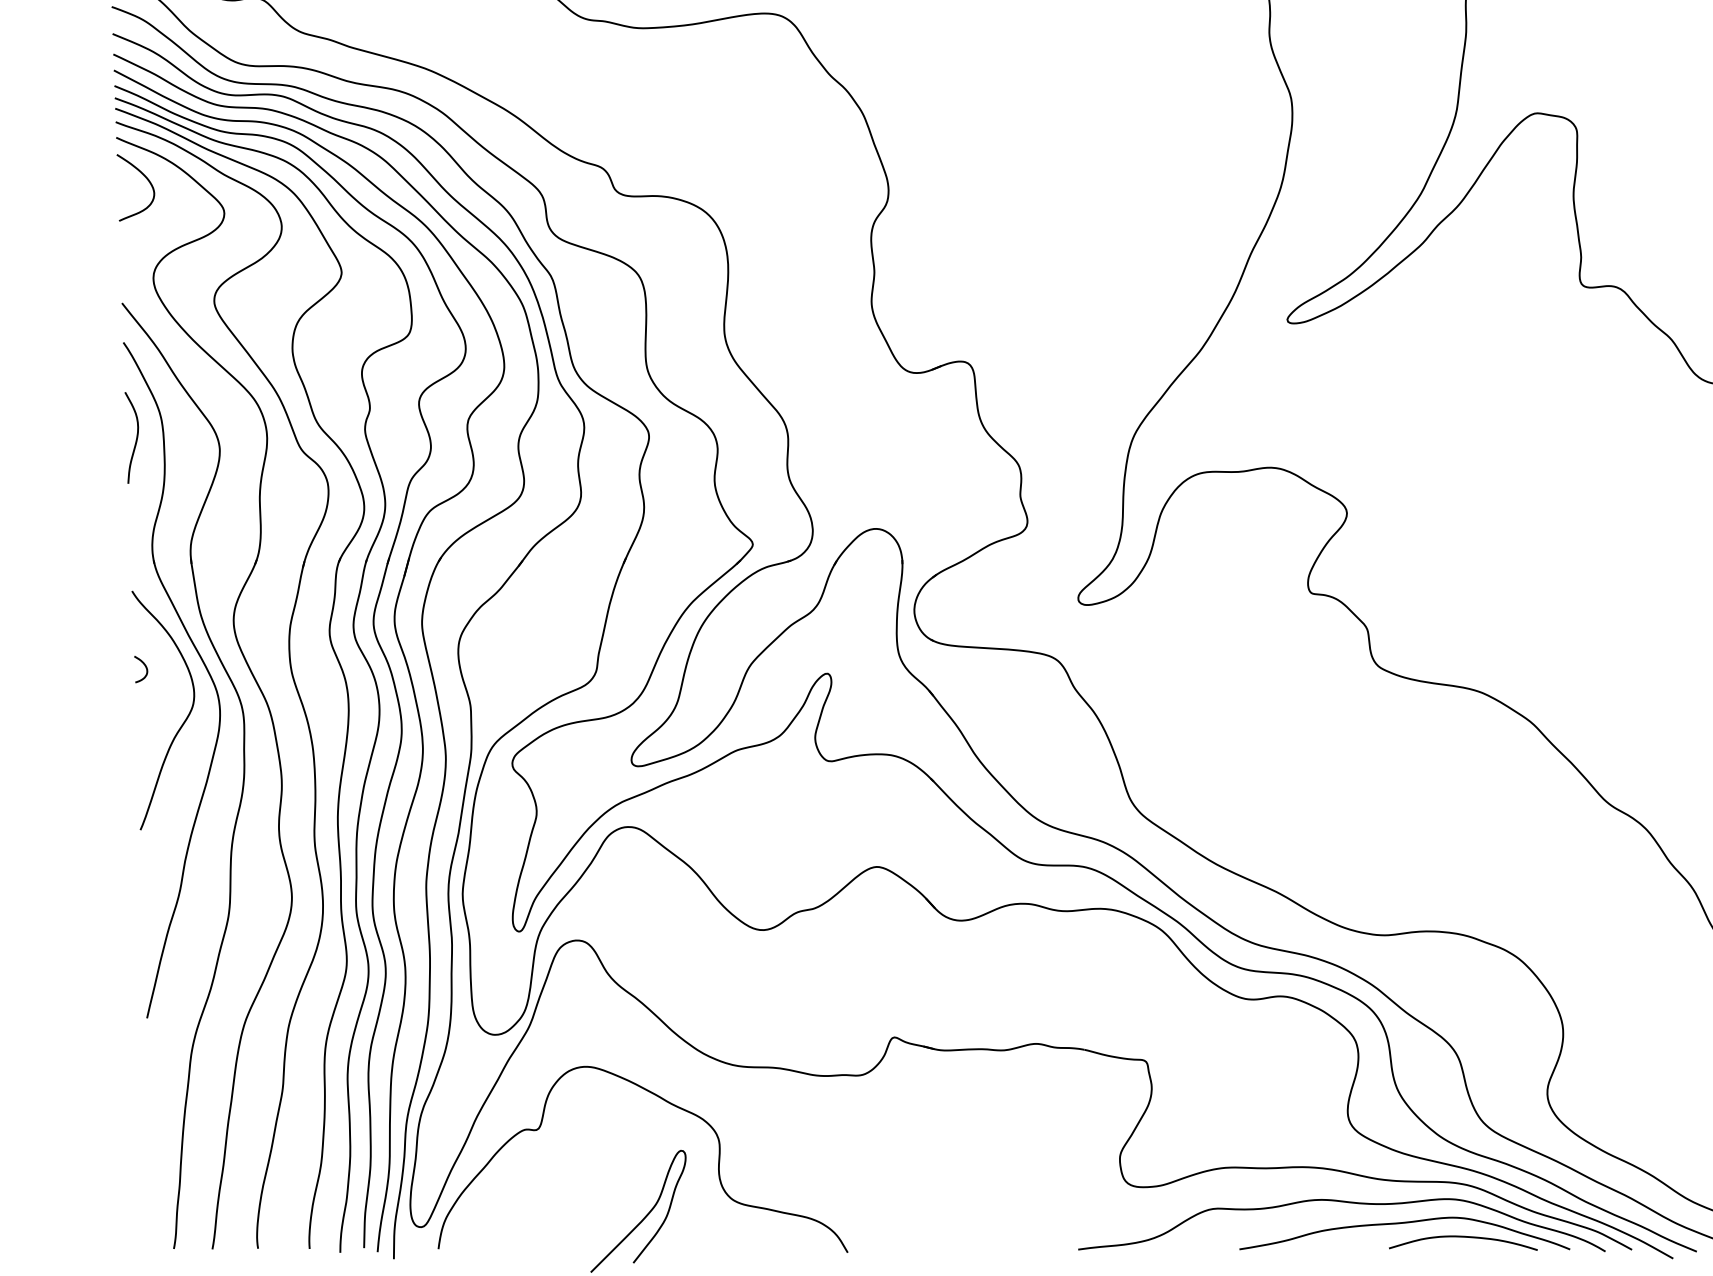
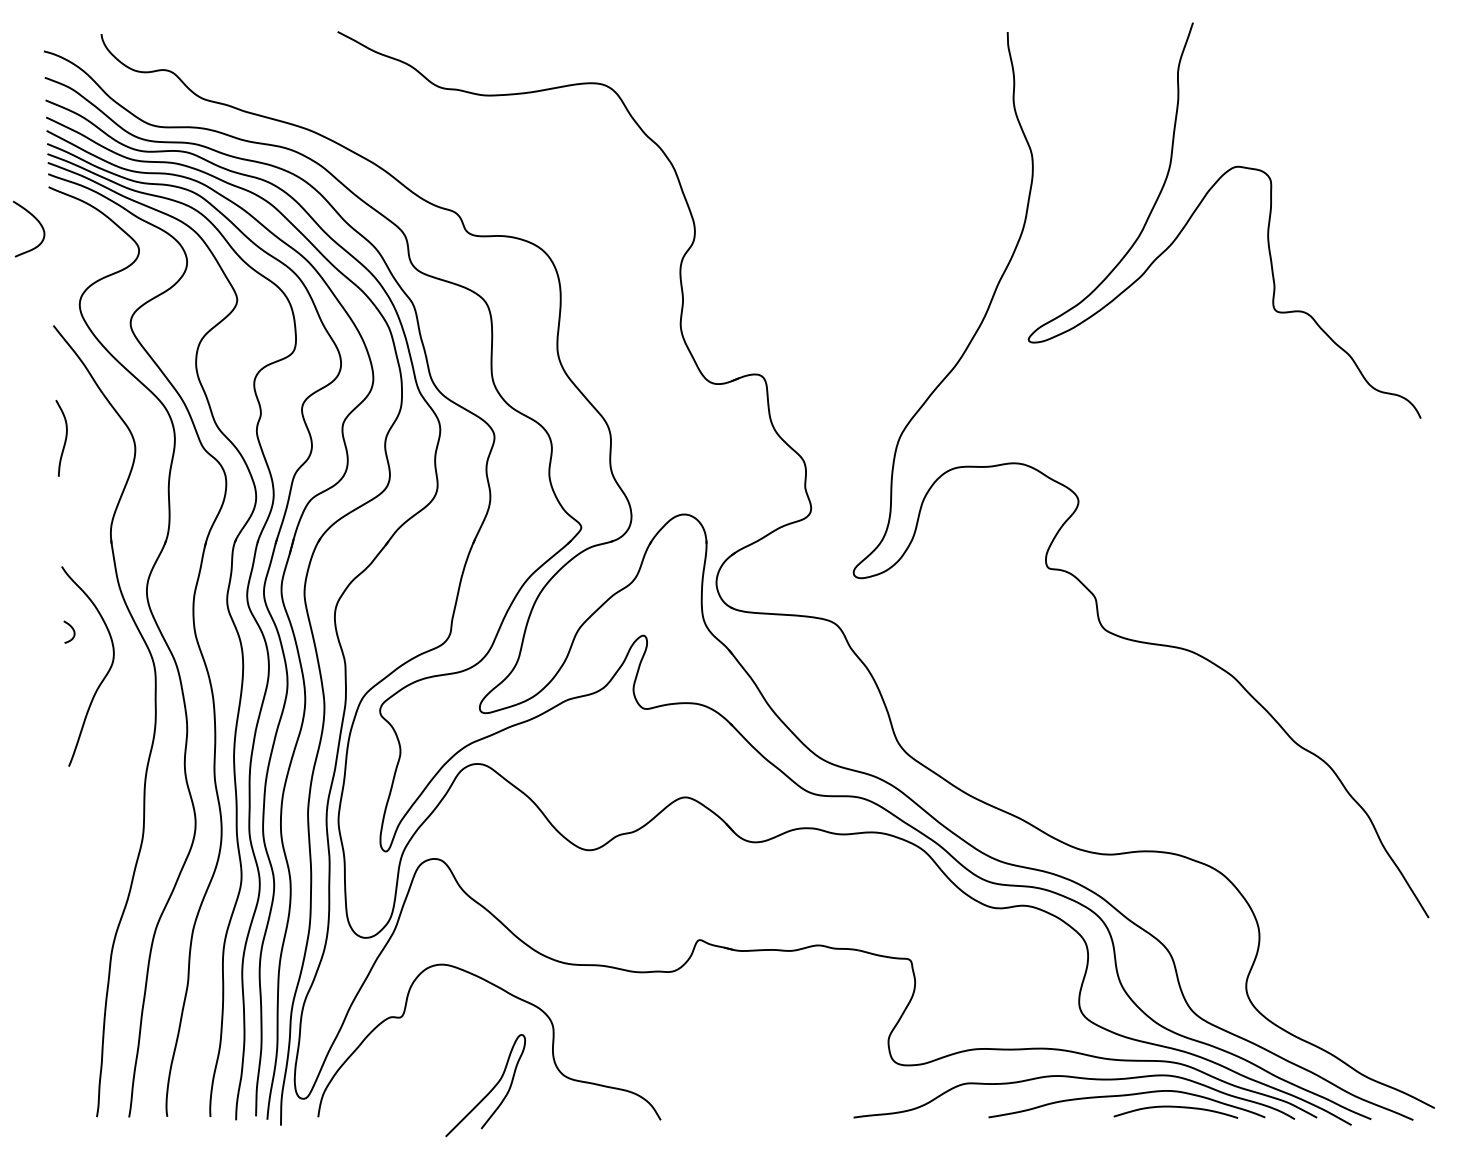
curve: (144, 177) -> (36, 220), moved
part: (203, 665) -> (121, 628), removed

